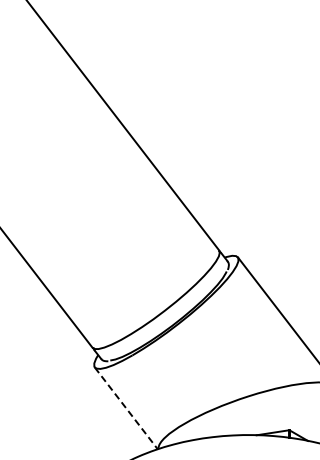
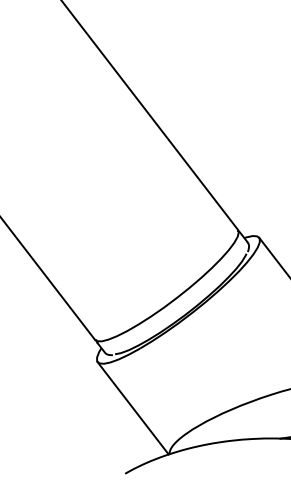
line: (126, 408) -> (133, 408), dashed -> solid

